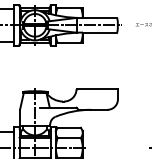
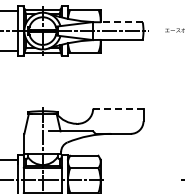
line: (99, 18) -> (121, 22), solid -> dashed
line: (97, 88) -> (118, 108), solid -> dashed

